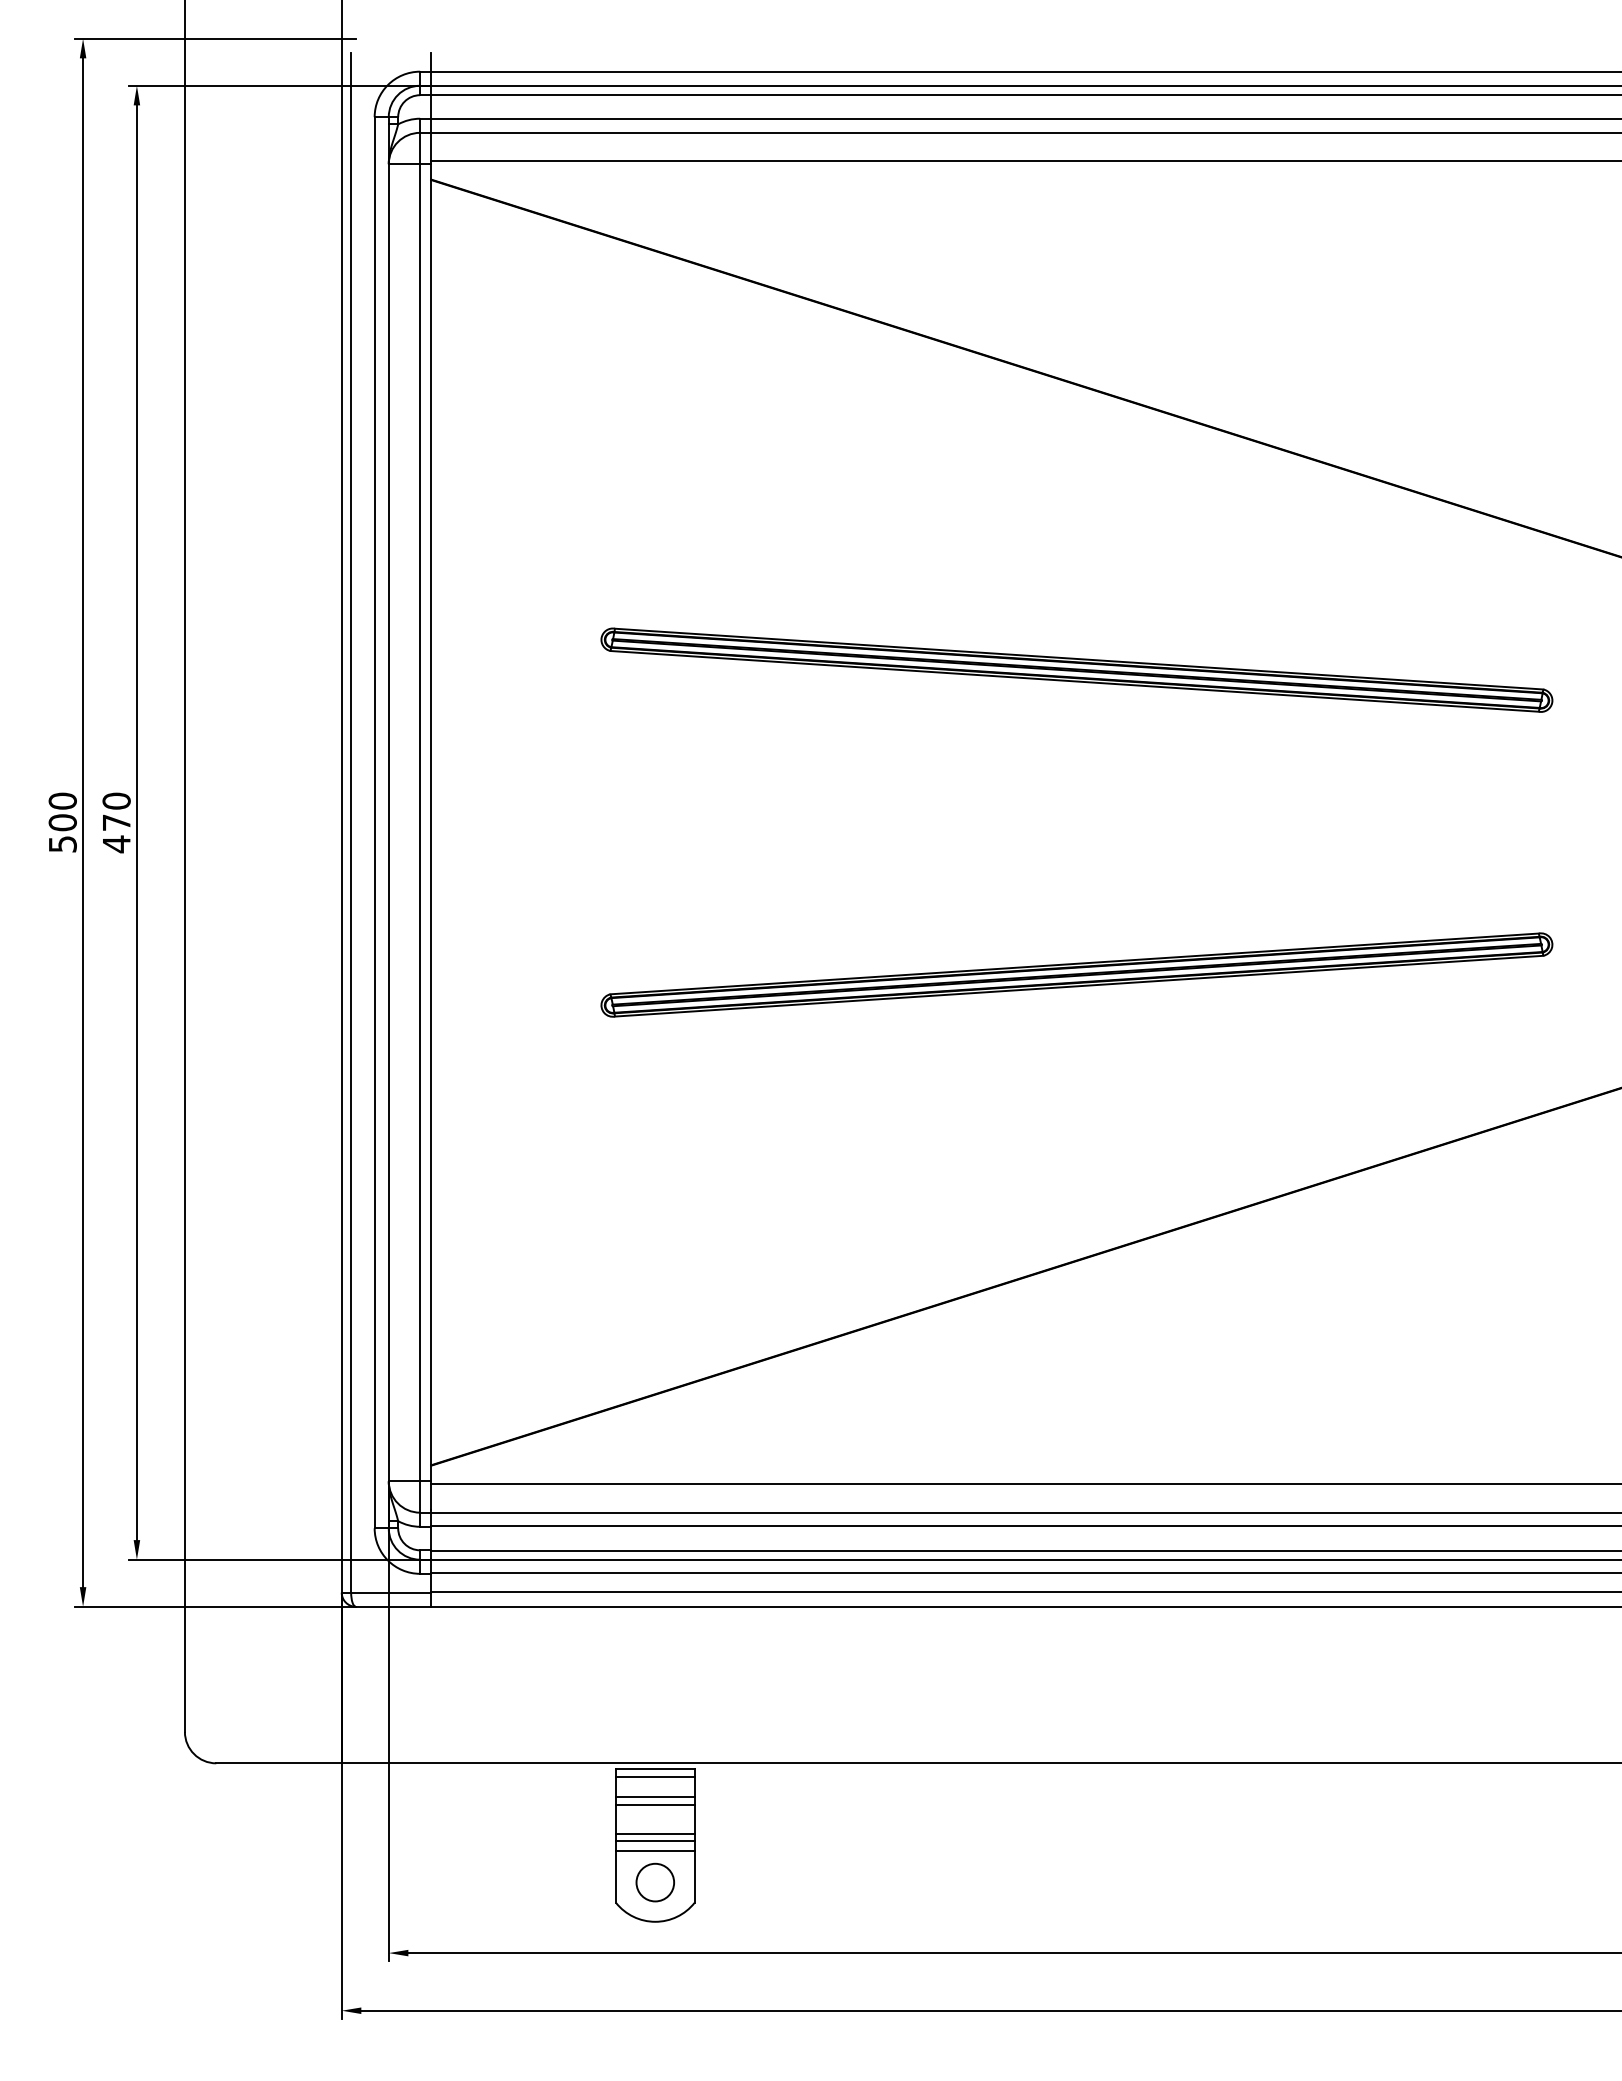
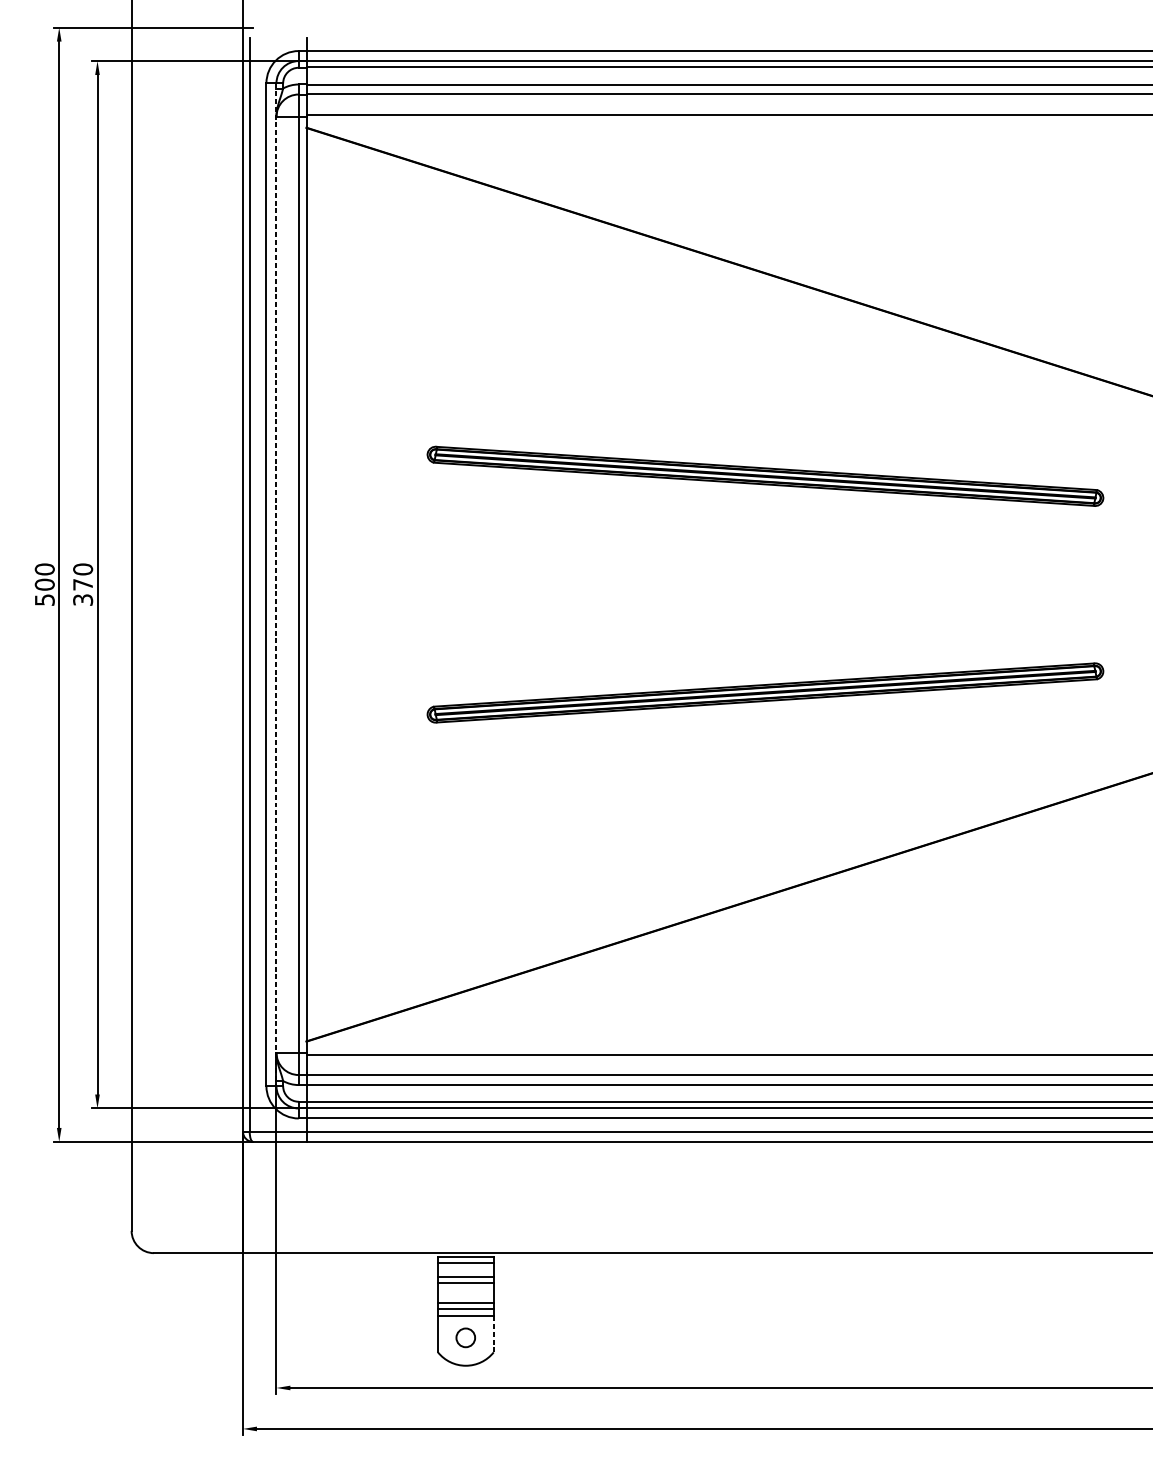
line: (388, 822) -> (276, 584), solid -> dashed
text: (116, 844) -> (82, 600), 470 -> 370
line: (694, 1877) -> (493, 1334), solid -> dashed
circle: (654, 1882) -> (465, 1337), size x0.7

